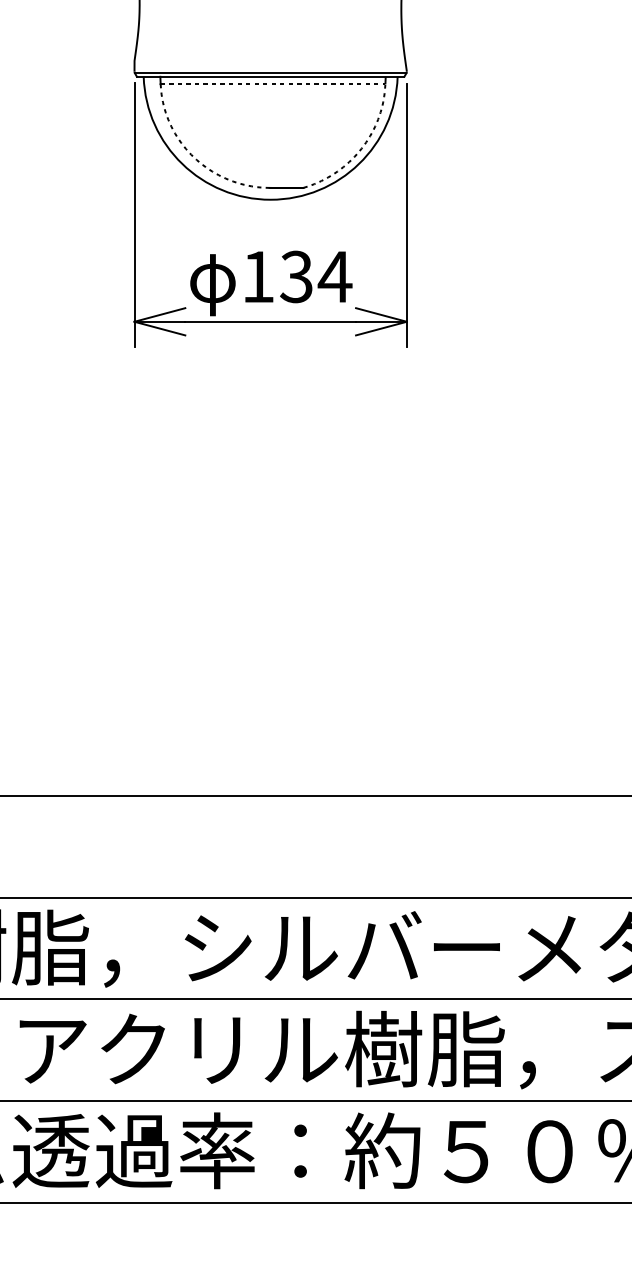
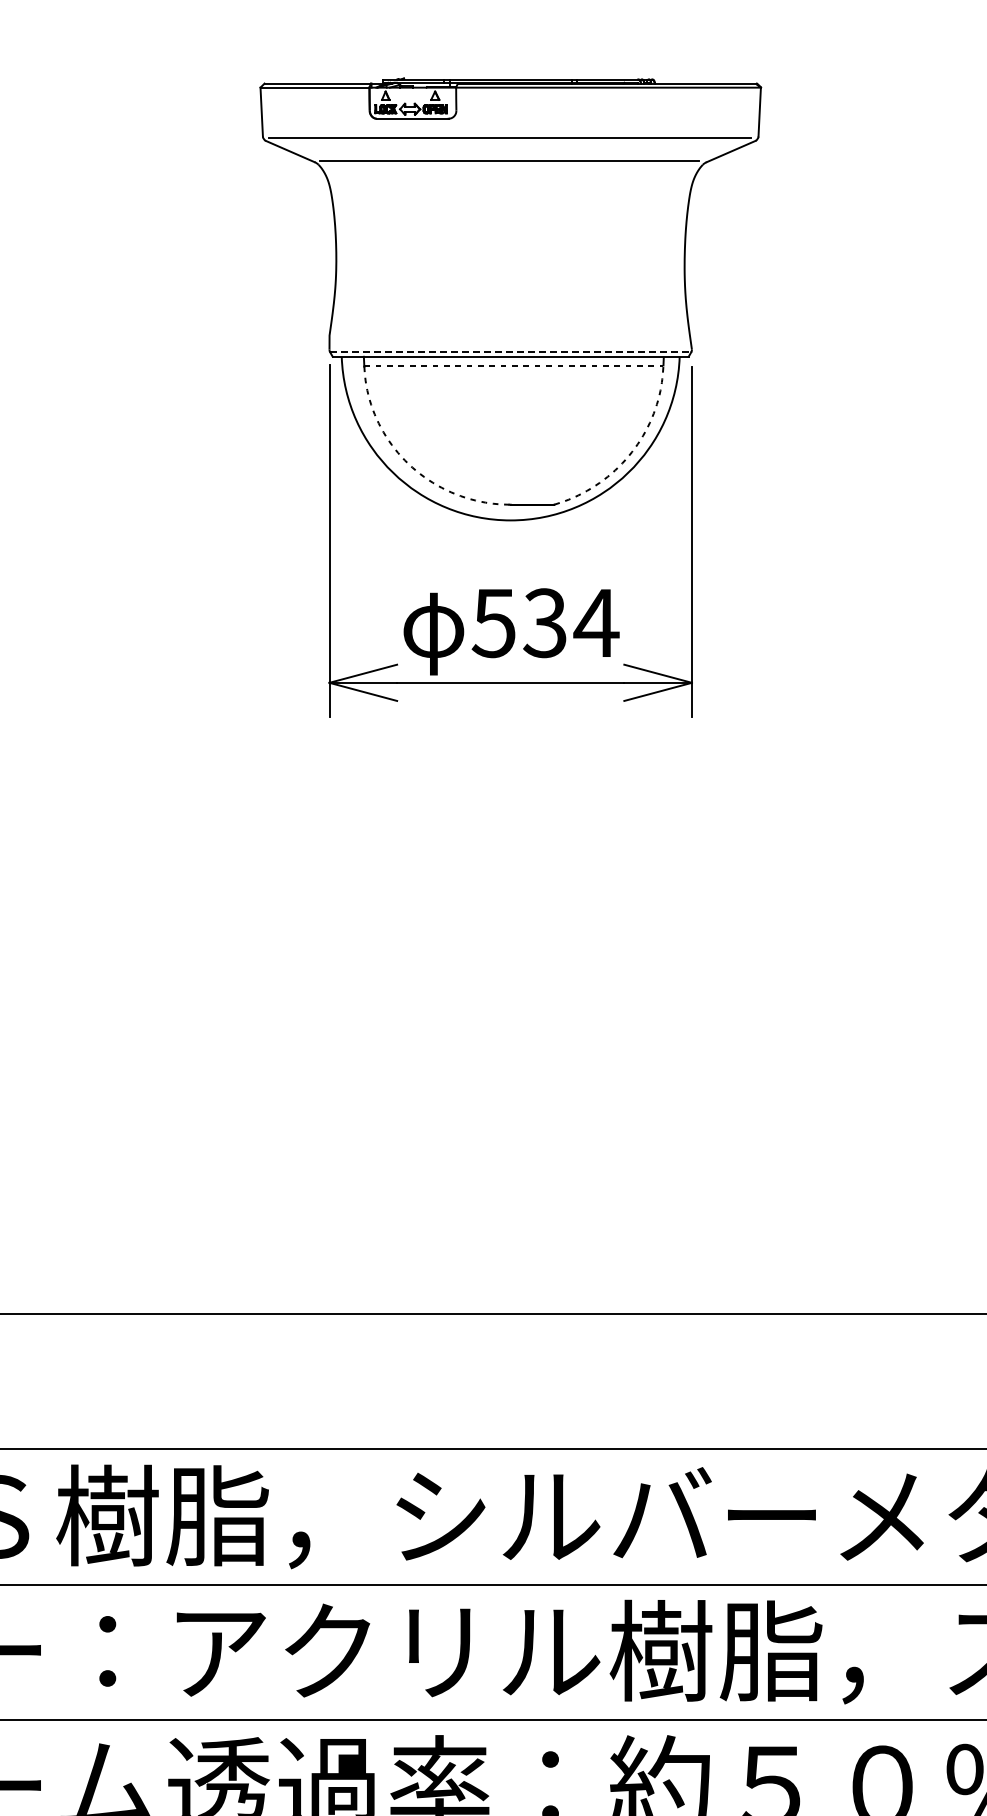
line: (270, 73) -> (510, 352), solid -> dashed
text: (257, 277) -> (493, 623), 134 -> 534

